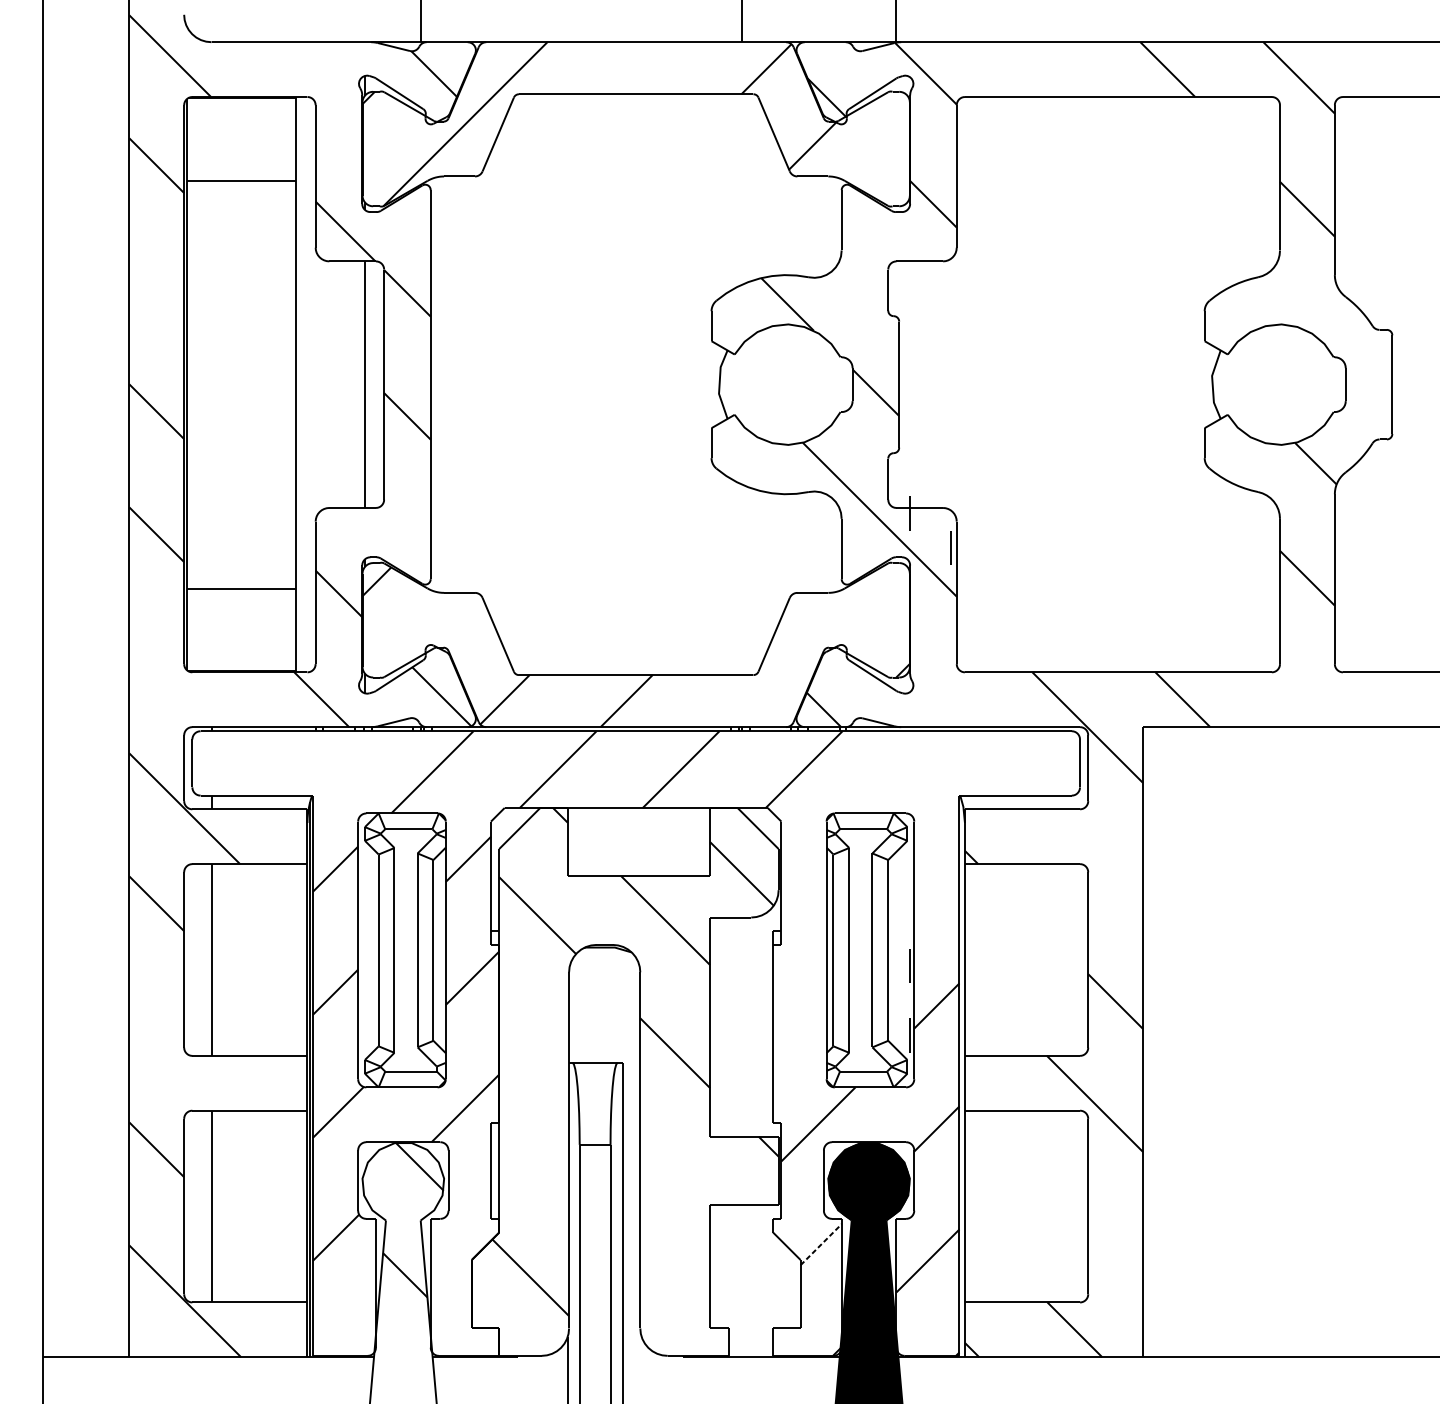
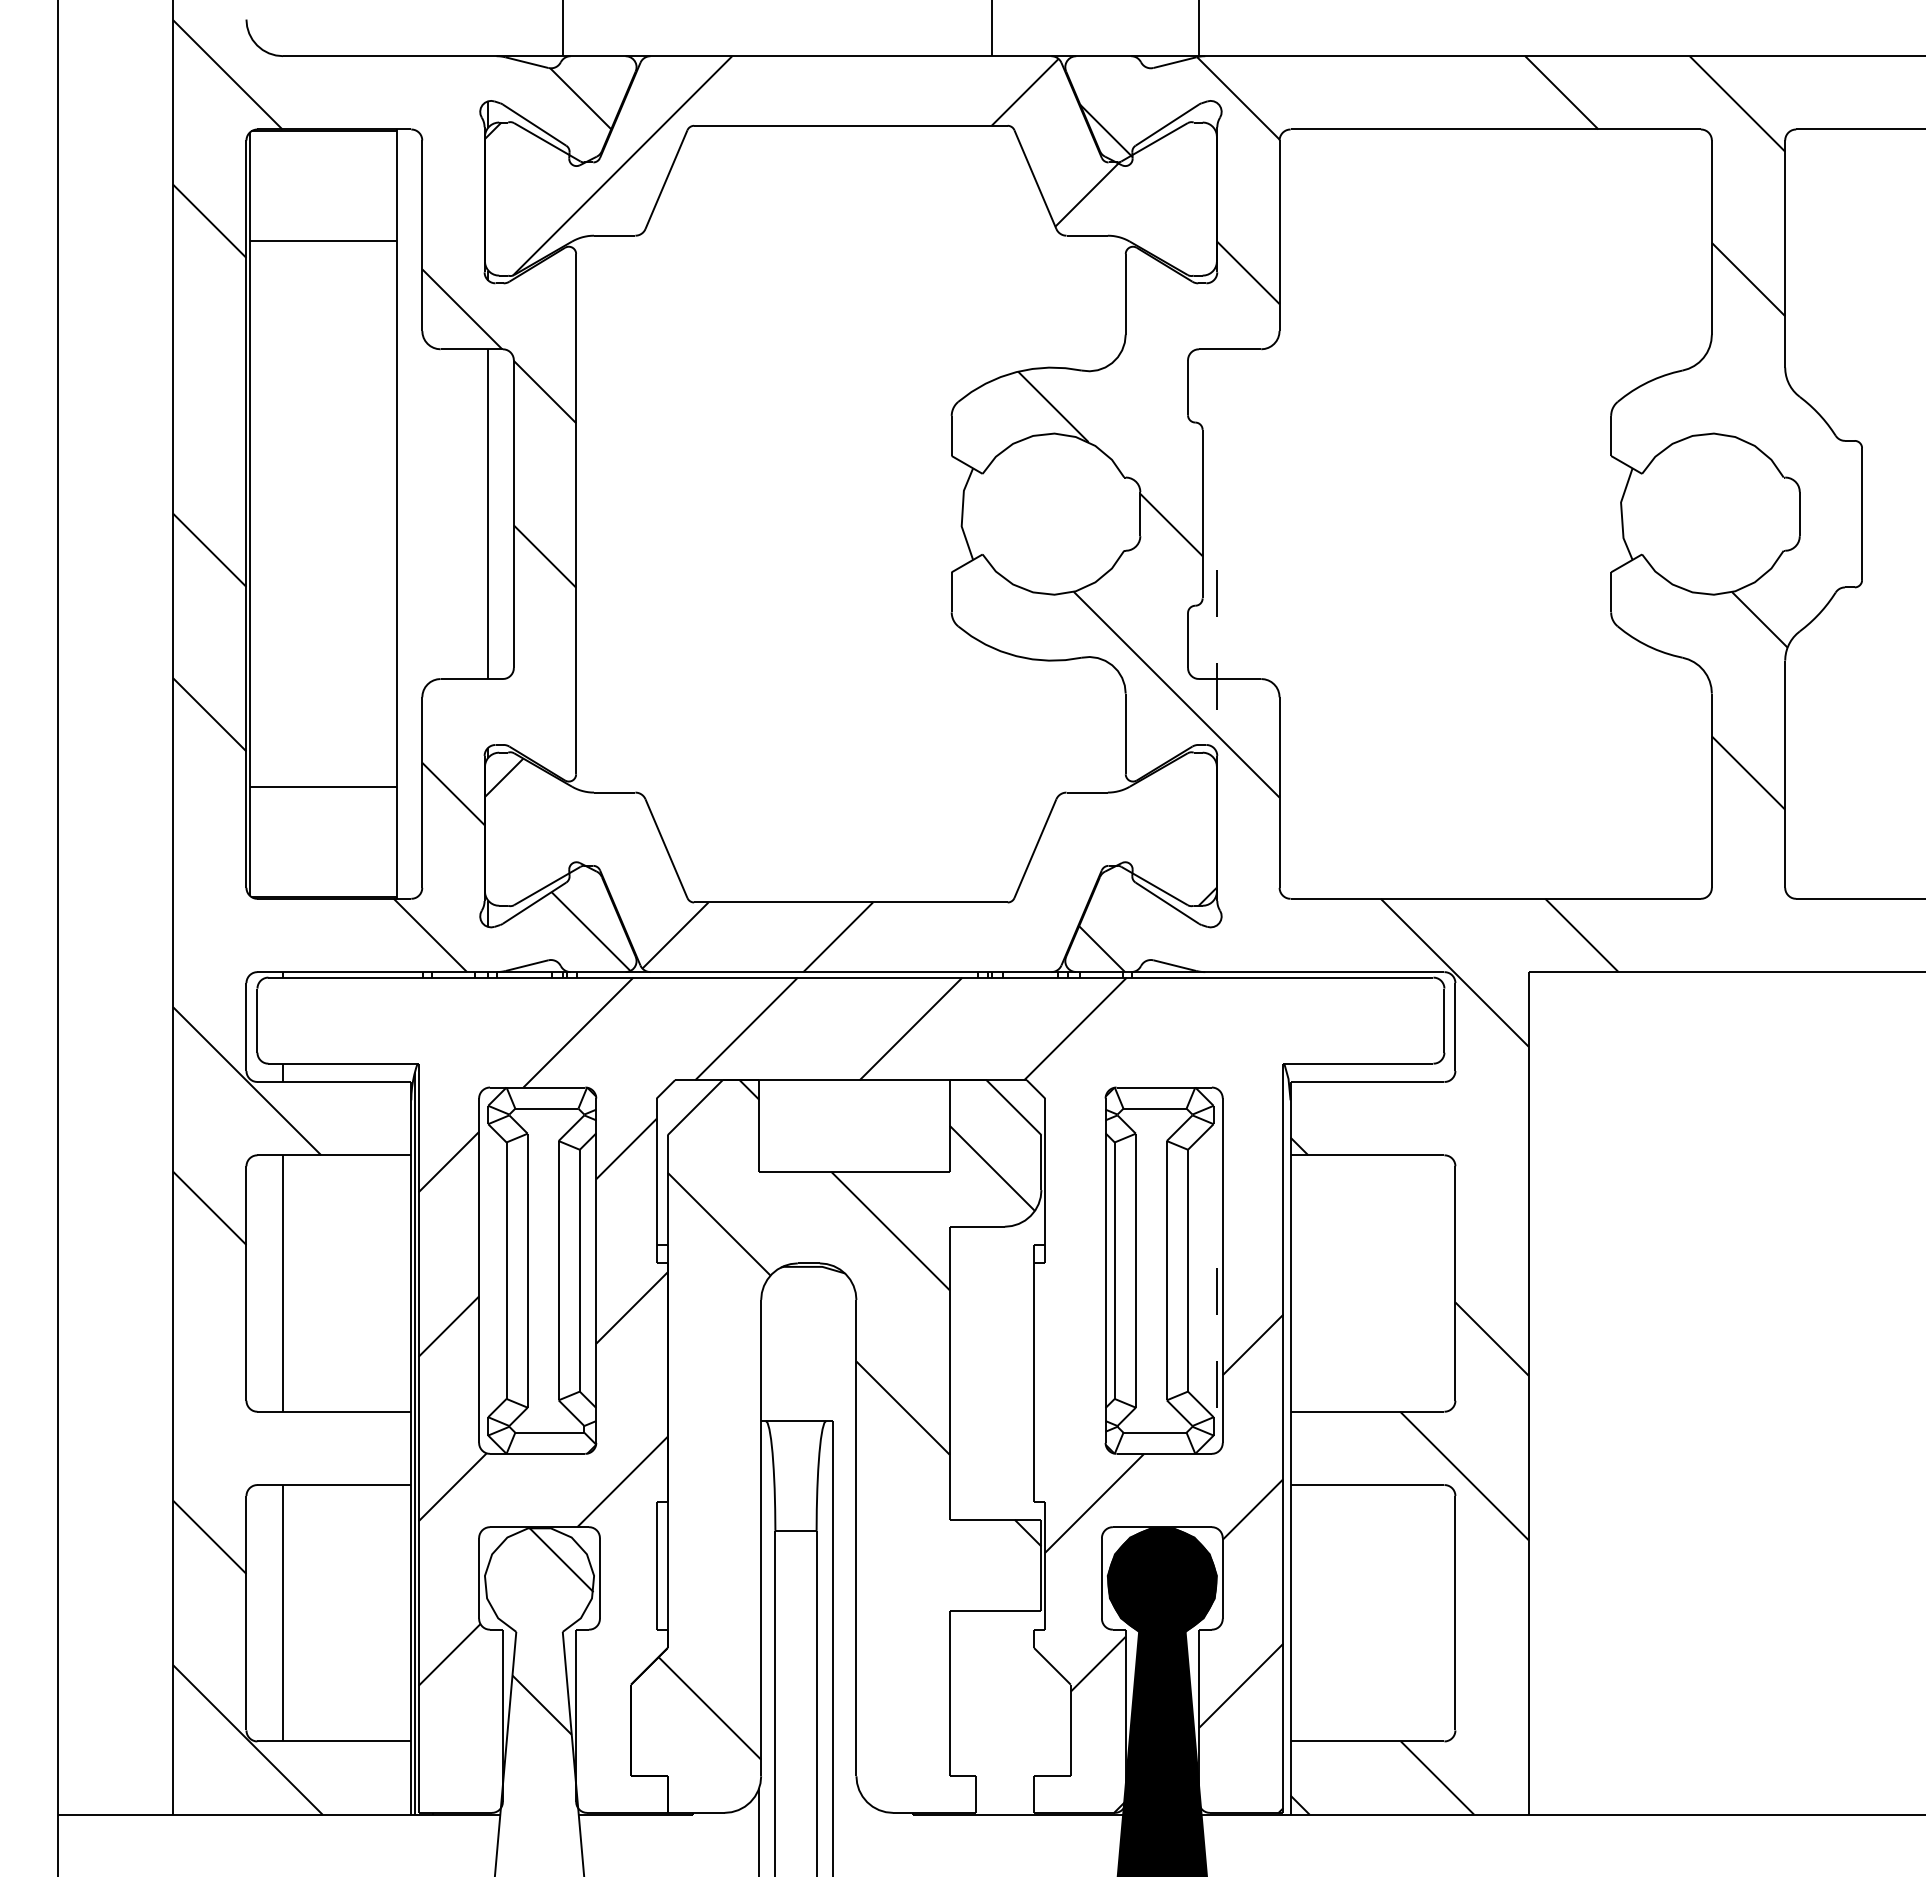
line: (950, 547) -> (1216, 593), moved
line: (821, 1244) -> (1098, 1664), dashed -> solid

